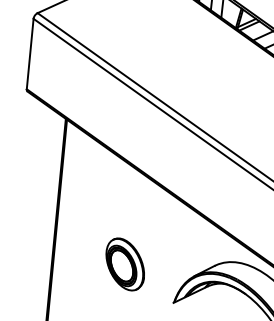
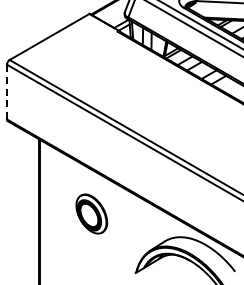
line: (29, 54) -> (6, 92), solid -> dashed
part: (124, 263) -> (91, 213), moved

